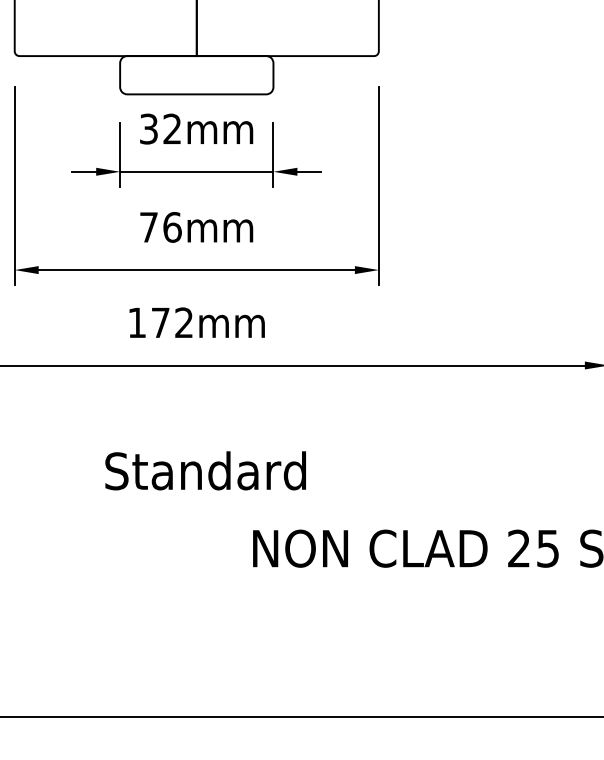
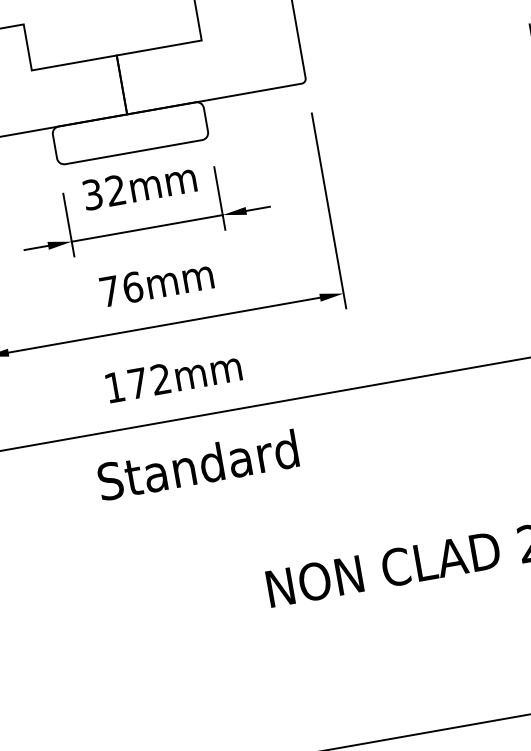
text: (205, 470) -> (197, 464), moved

